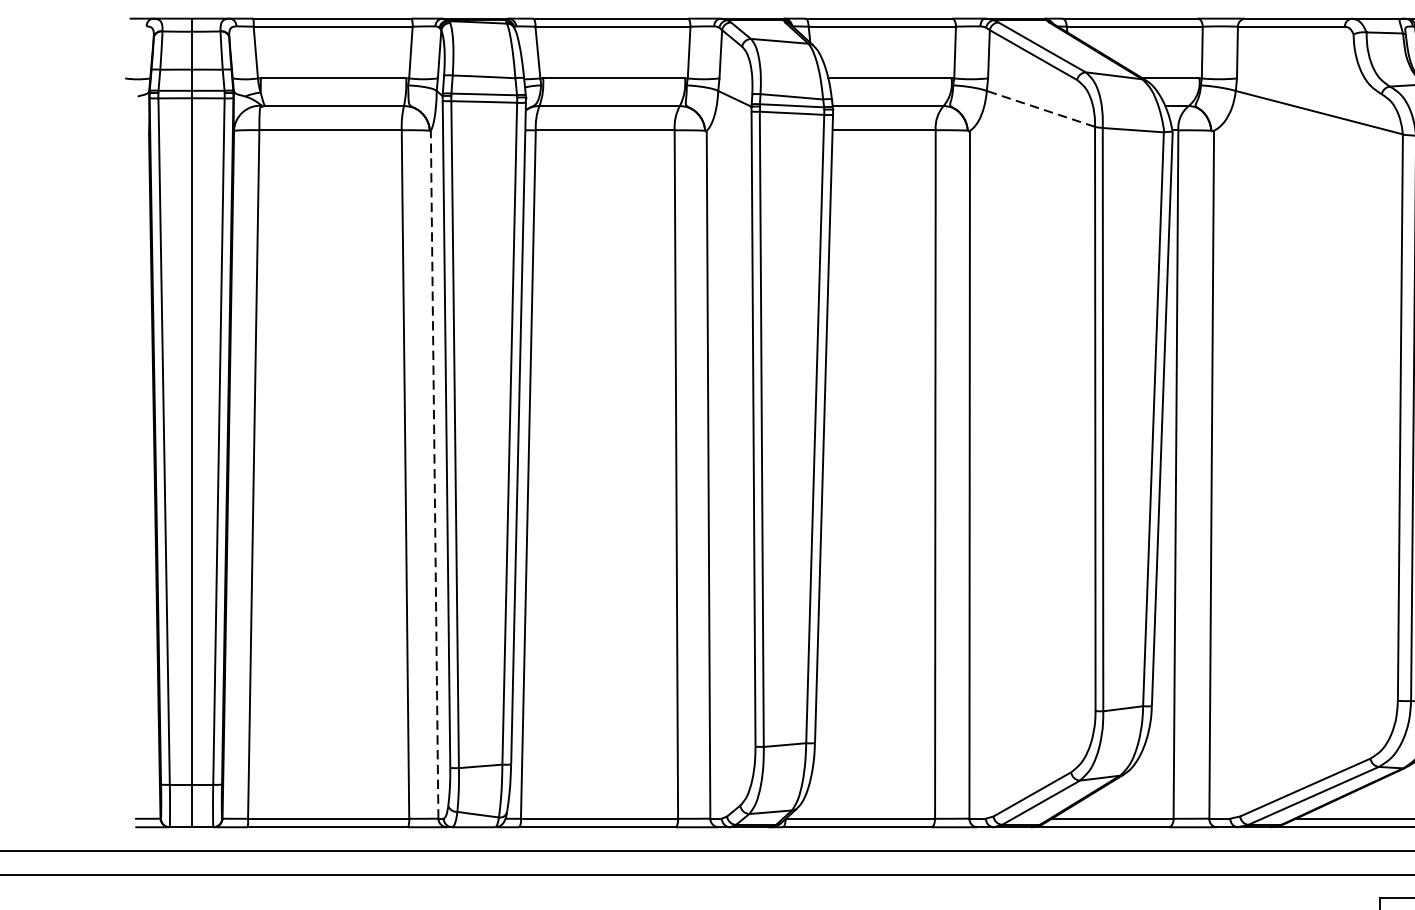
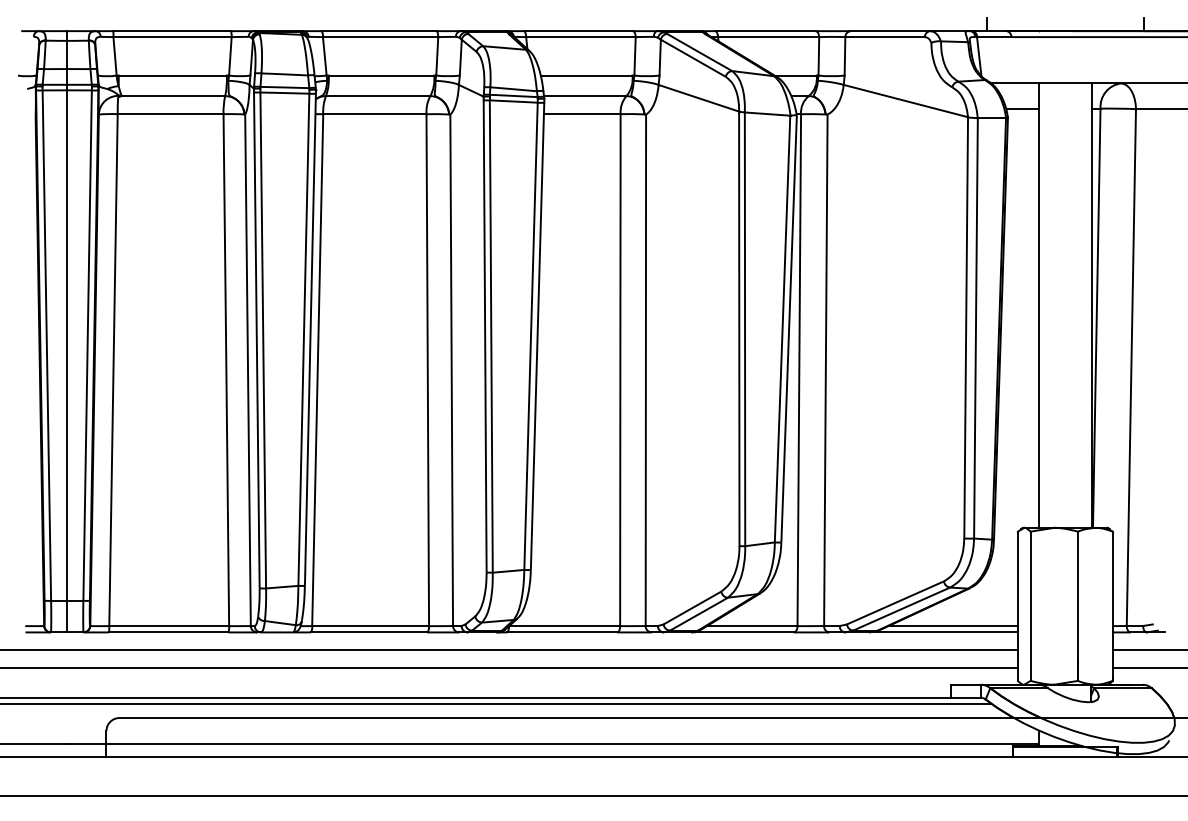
line: (1040, 109) -> (698, 98), dashed -> solid
line: (435, 475) -> (248, 370), dashed -> solid

